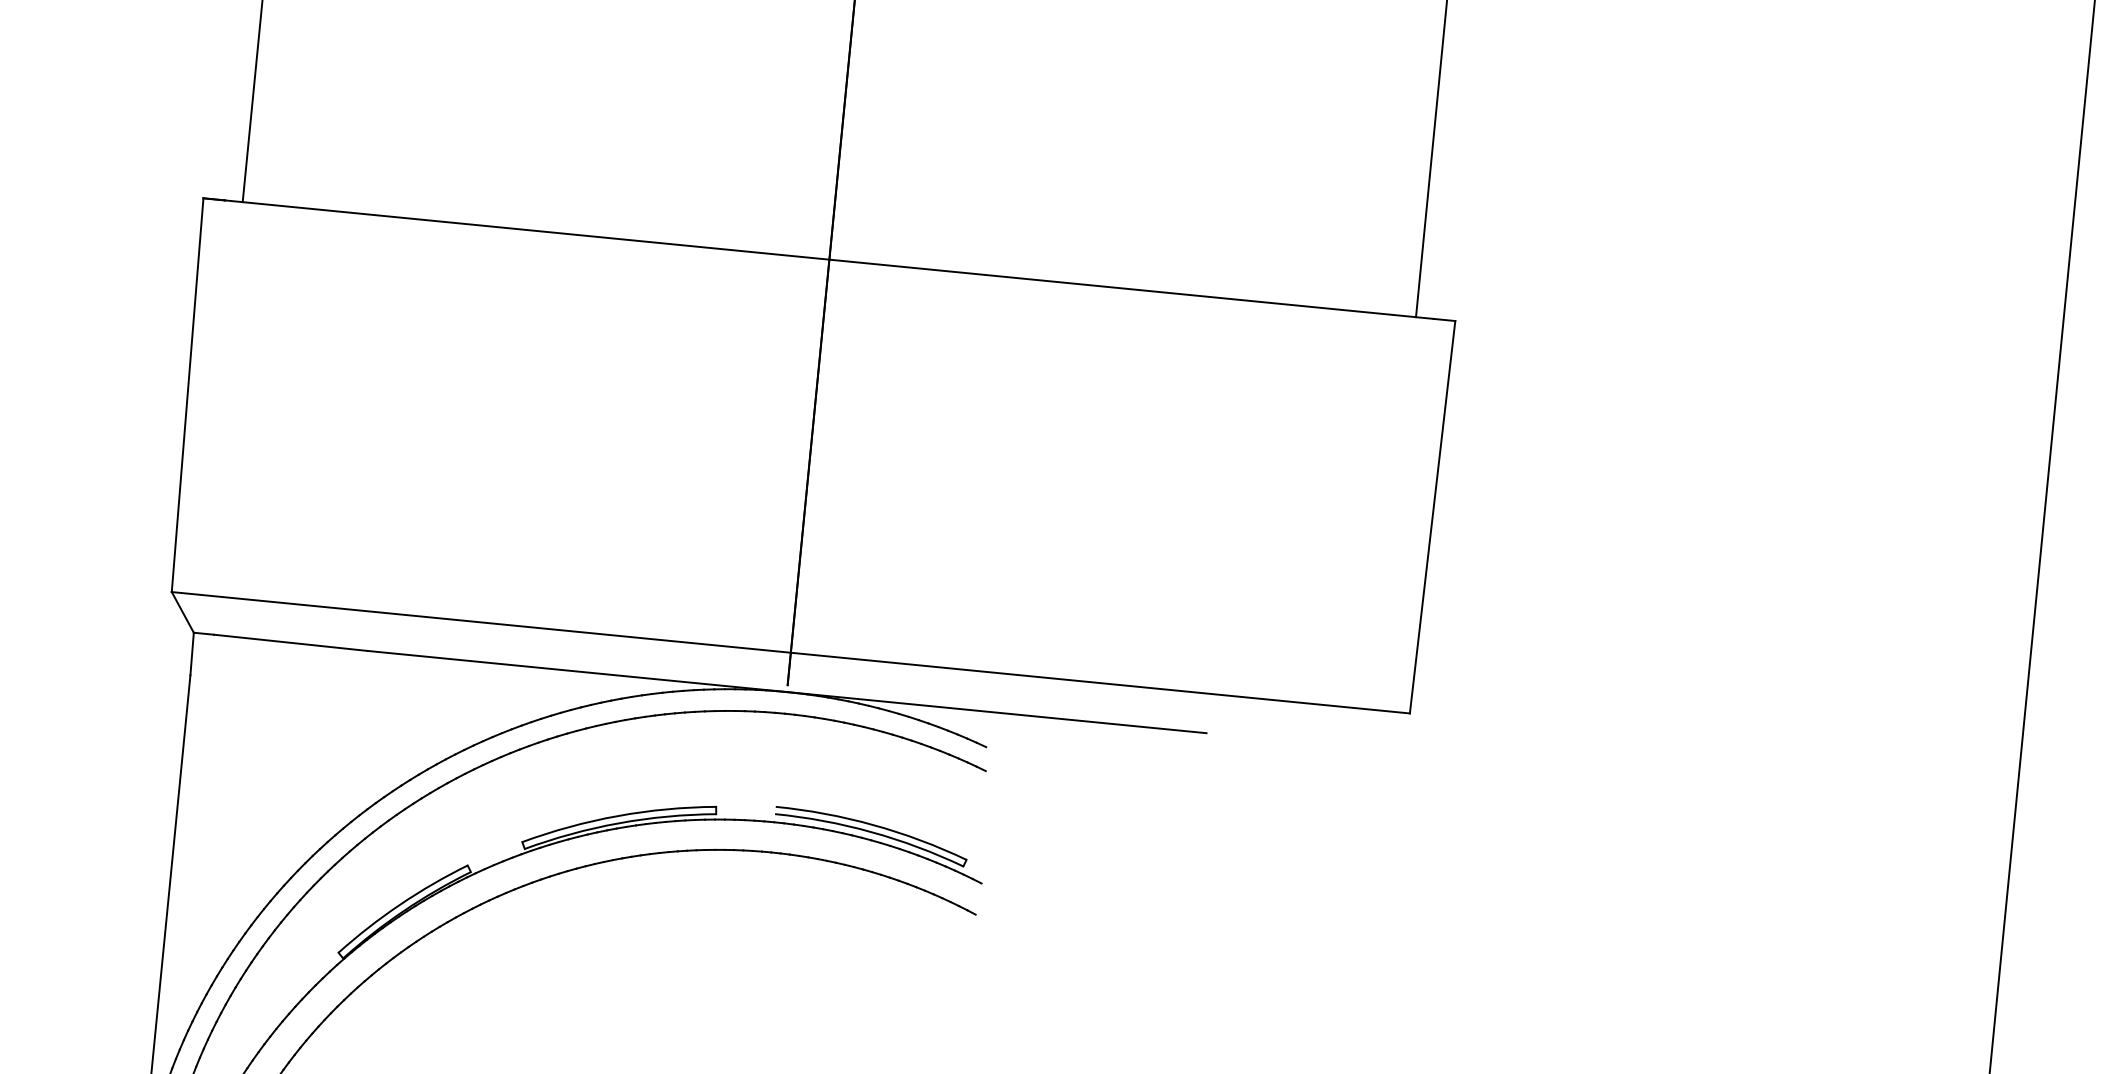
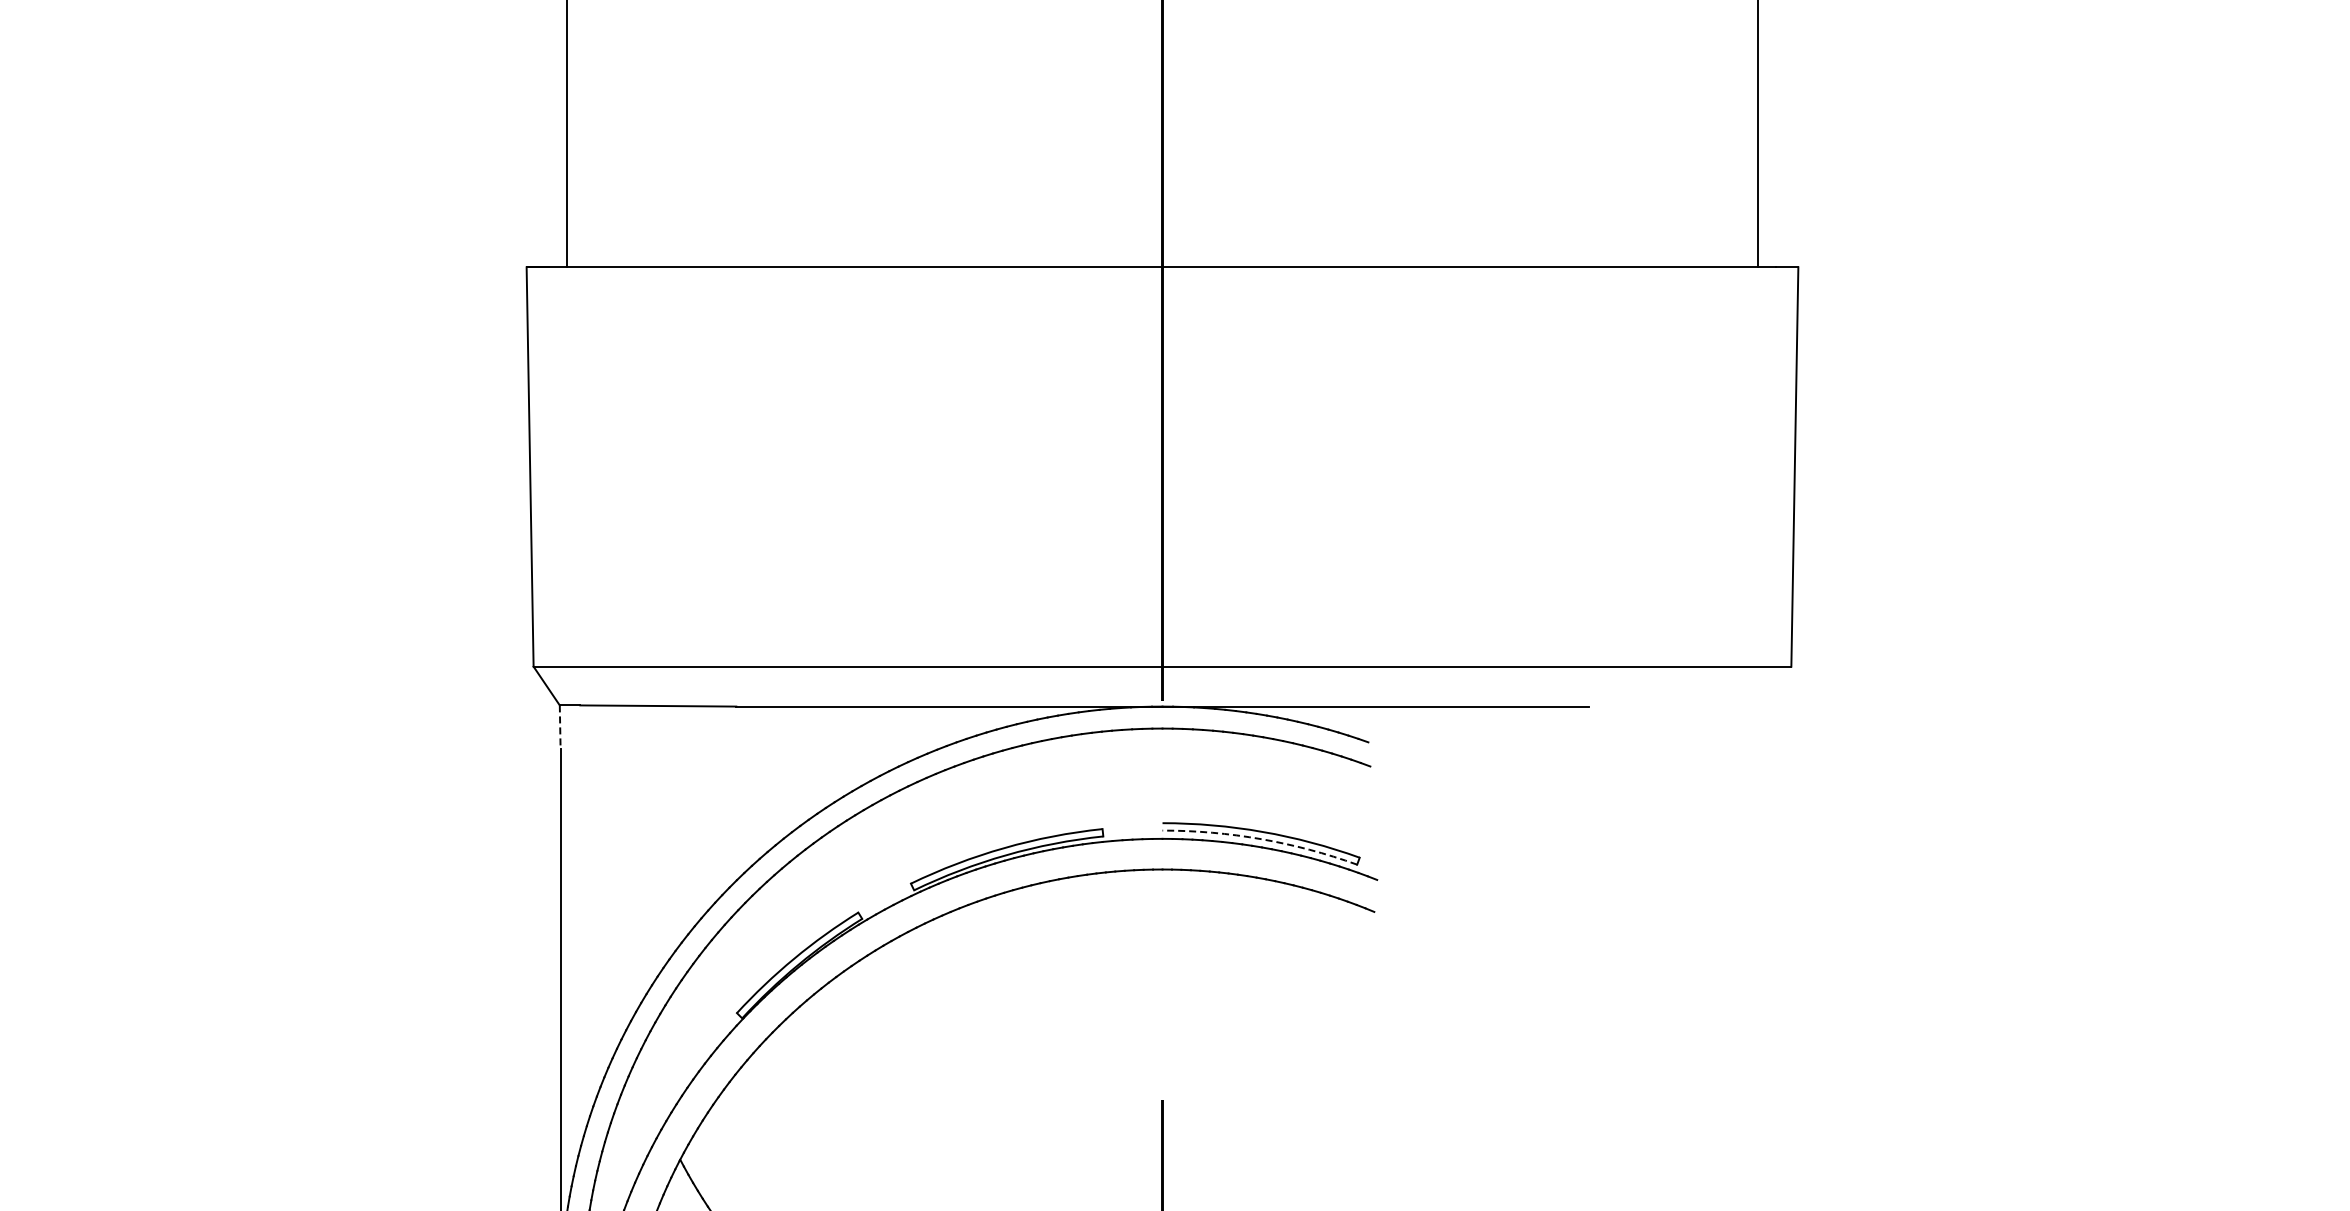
line: (192, 654) -> (560, 727), solid -> dashed
arc: (871, 832) -> (1261, 839), solid -> dashed

